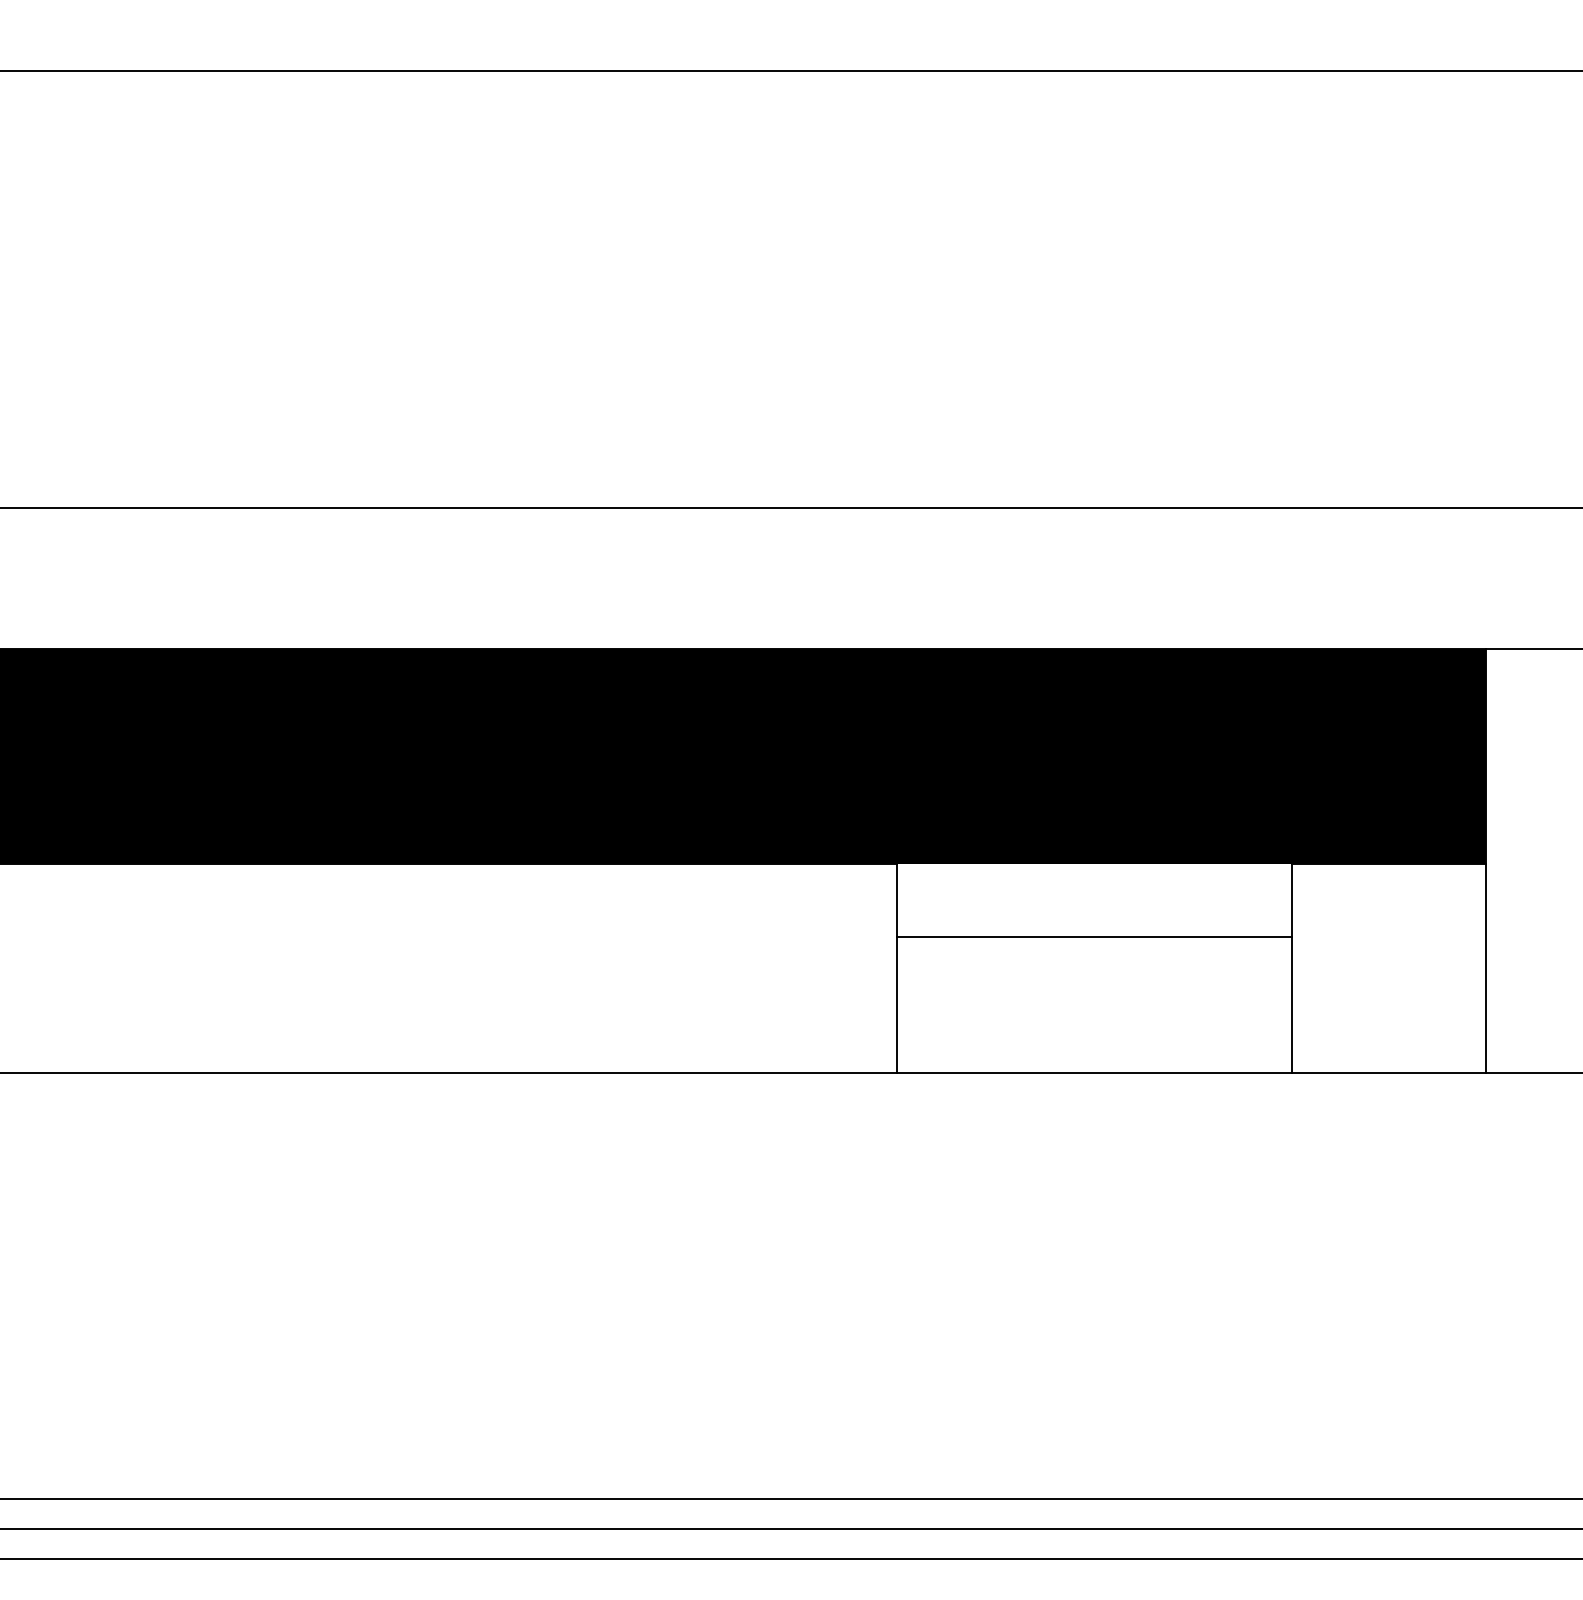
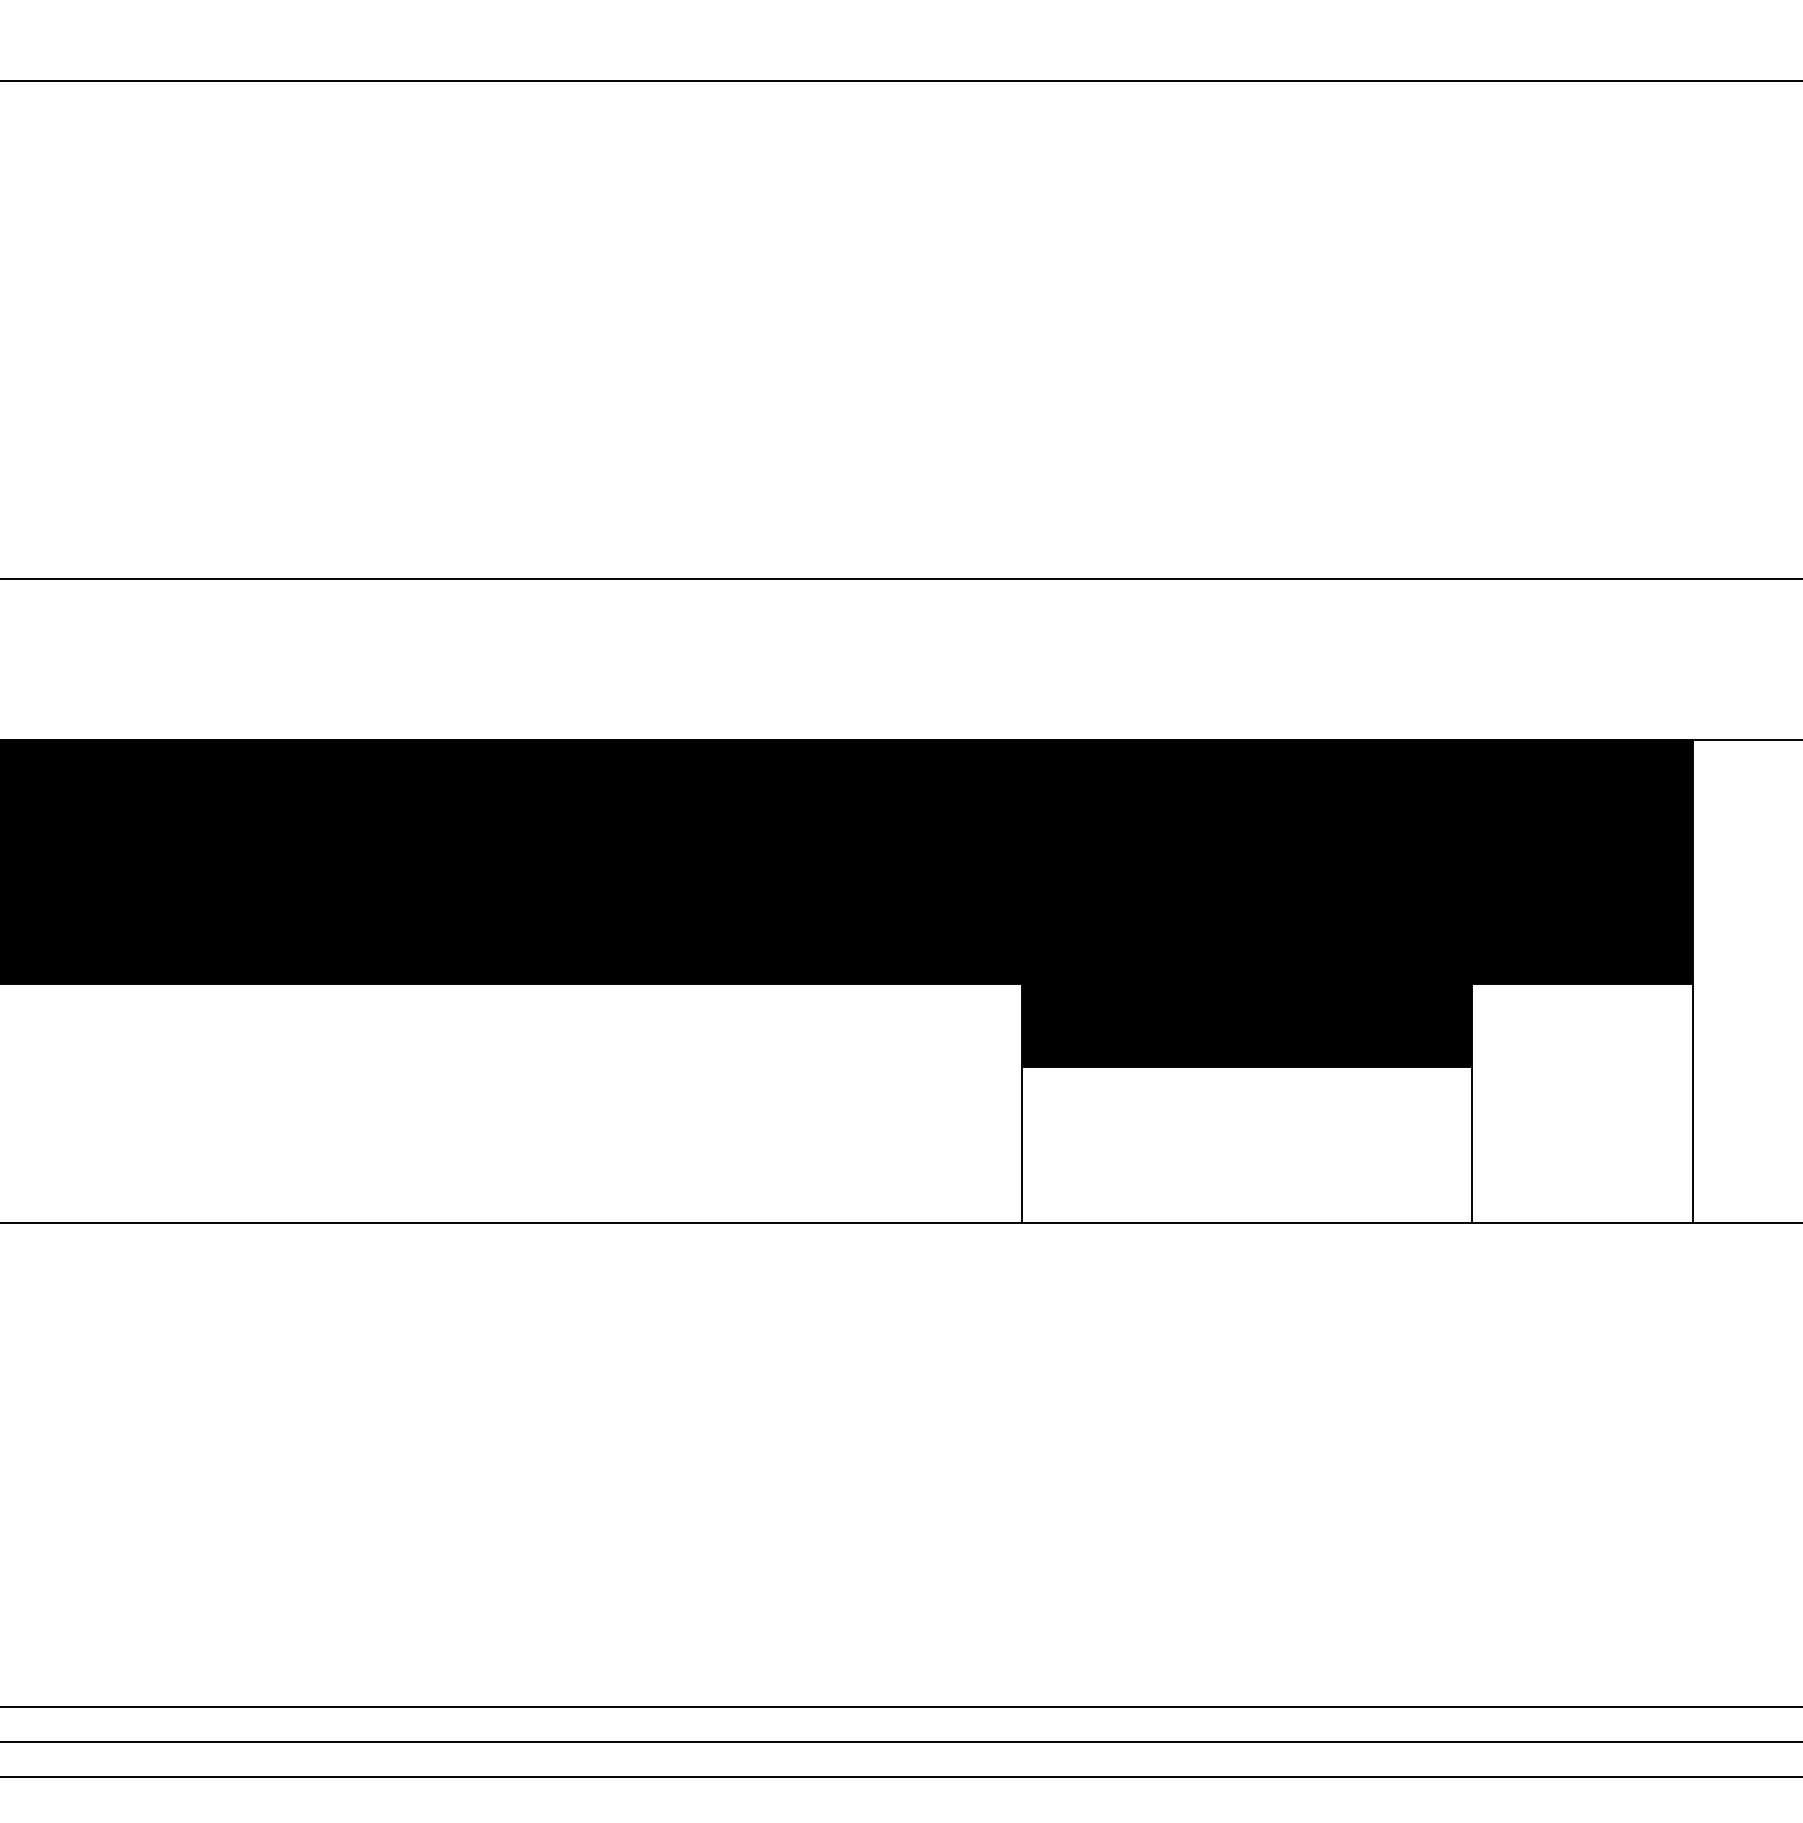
fill: (1094, 900) -> (1246, 1025), added

